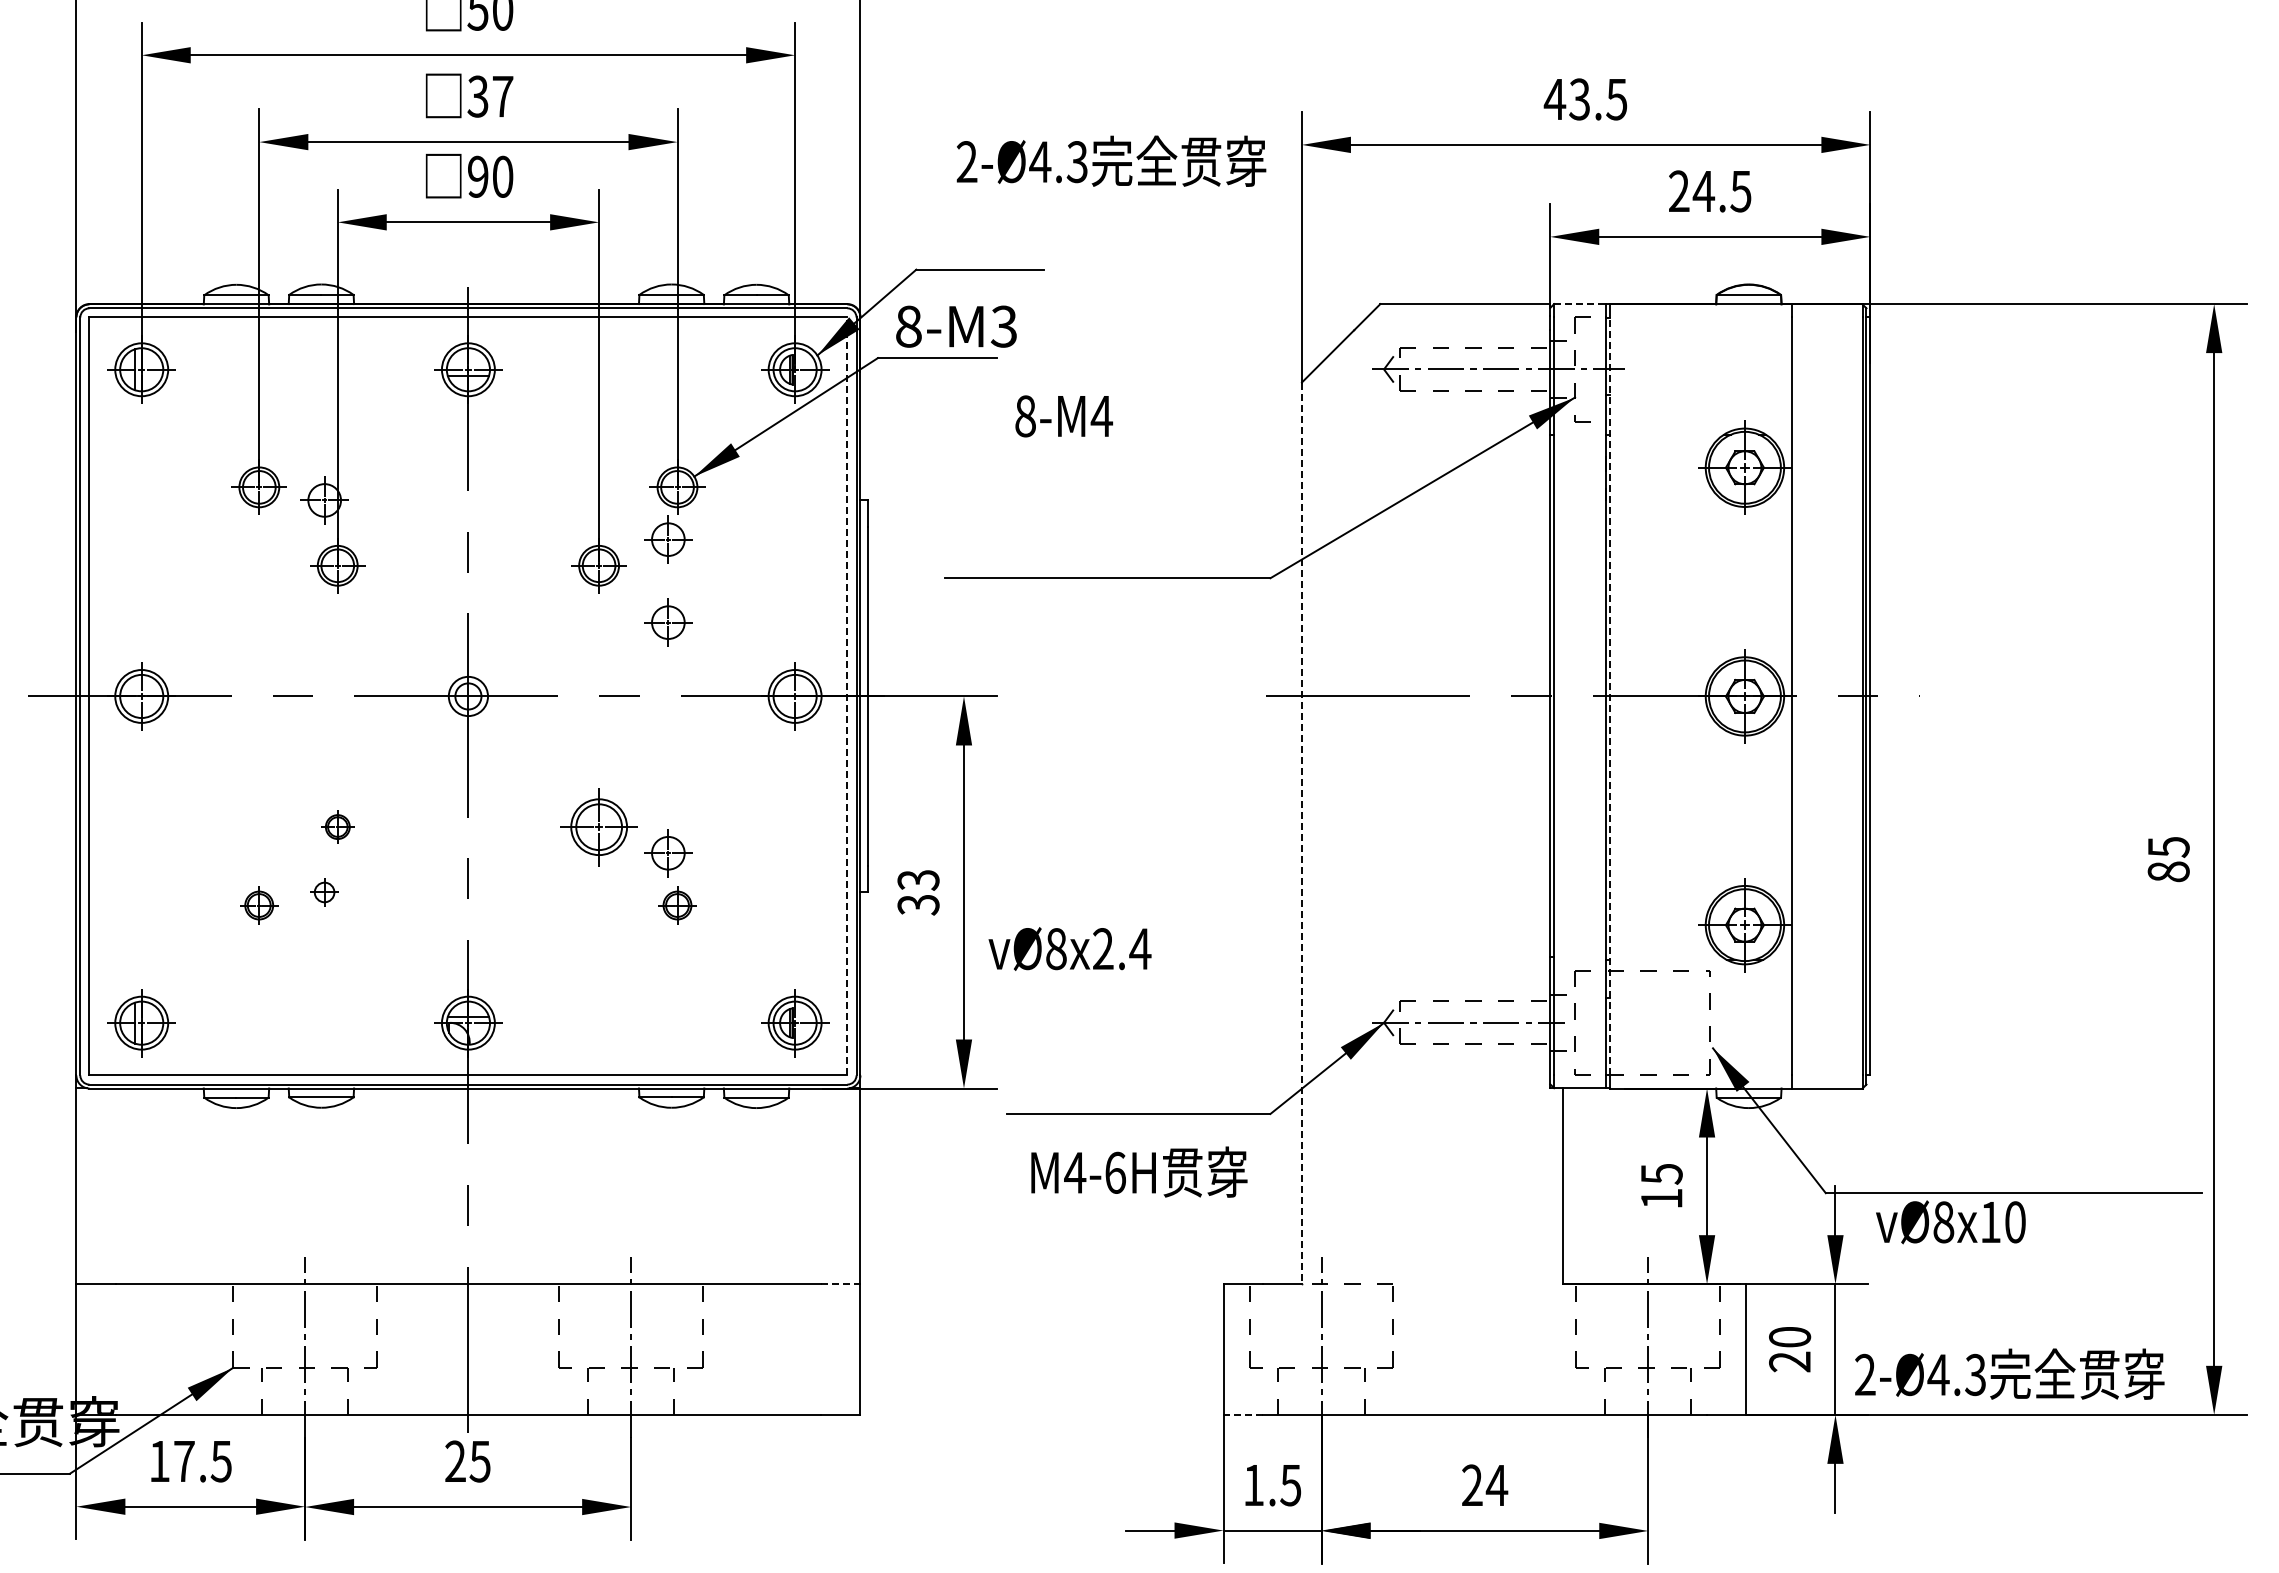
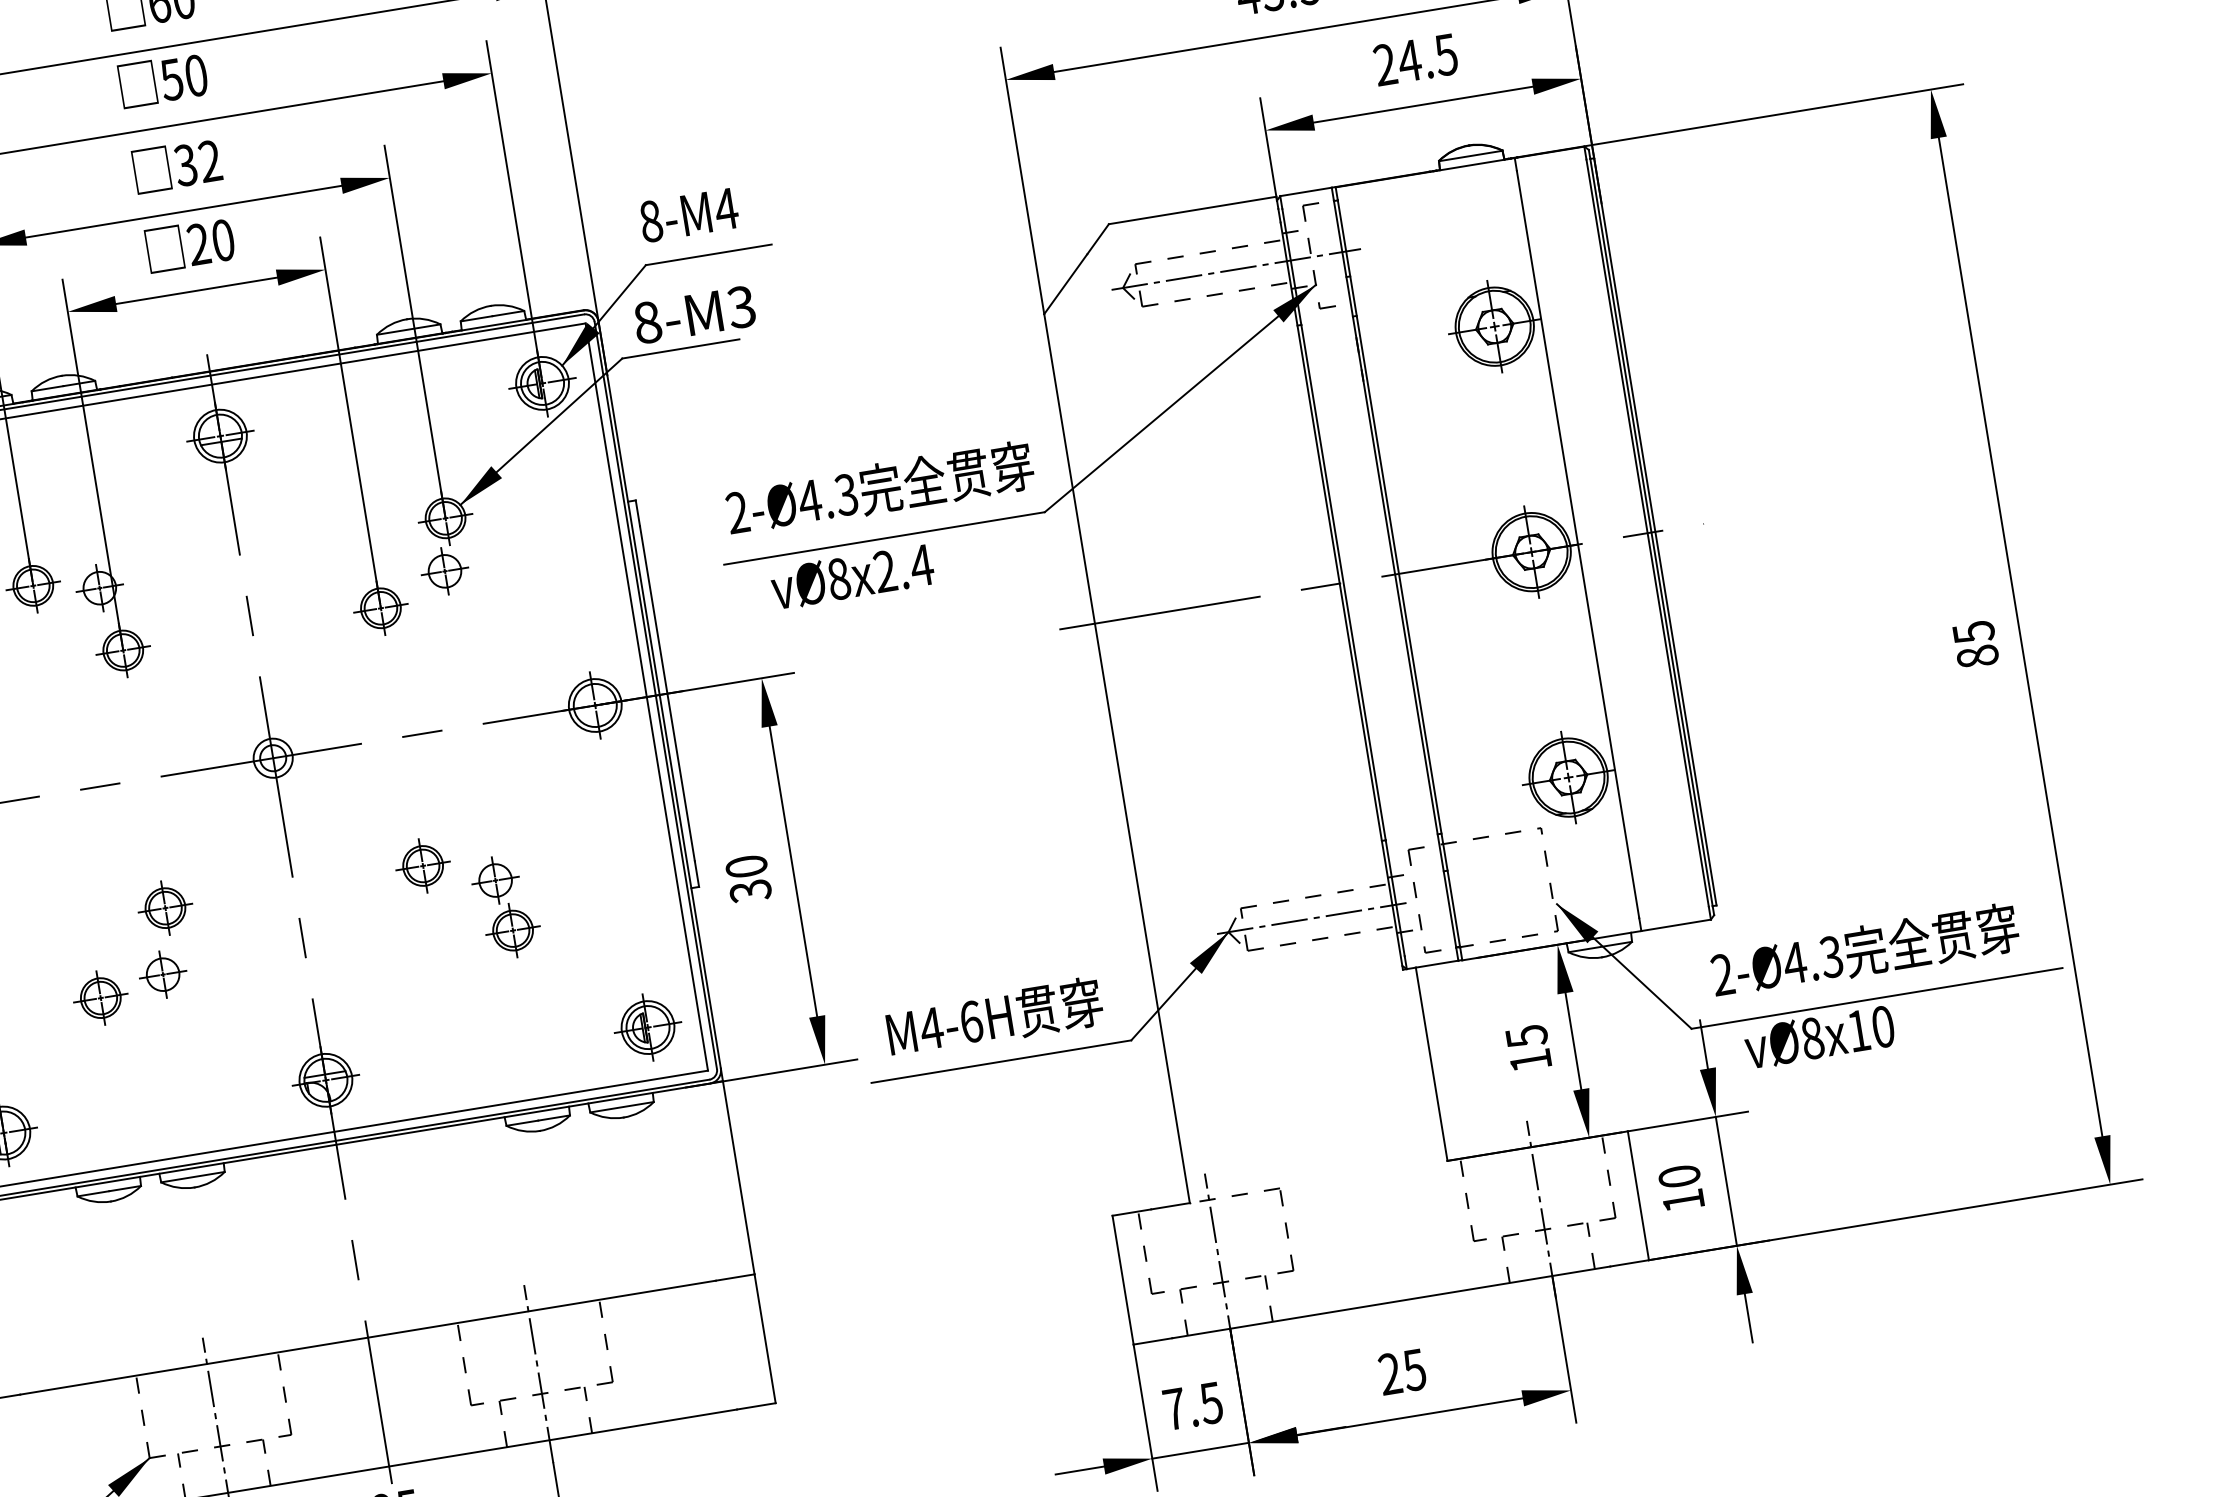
text: (502, 95) -> (209, 160), 37 -> 32
text: (1111, 160) -> (879, 487), moved
text: (478, 176) -> (199, 243), 90 -> 20
line: (1580, 304) -> (1306, 192), dashed -> solid
text: (1063, 416) -> (688, 215), moved
part: (668, 622) -> (458, 653), removed
line: (847, 696) -> (646, 697), dashed -> solid
line: (1610, 696) -> (1399, 573), dashed -> solid
part: (337, 826) -> (165, 907), size x1.67
part: (598, 826) -> (422, 865), size x0.71
line: (1301, 833) -> (1116, 758), dashed -> solid
text: (918, 880) -> (746, 867), 33 -> 30
part: (324, 892) -> (162, 974), size x1.67
part: (258, 905) -> (99, 998), size x1.43
part: (677, 905) -> (513, 930), size x1.43
text: (1069, 948) -> (851, 576), moved
text: (1139, 1171) -> (994, 1016), moved
line: (840, 1284) -> (734, 1277), dashed -> solid
text: (1789, 1361) -> (1682, 1200), 20 -> 10
text: (2009, 1373) -> (1864, 950), moved
line: (1243, 1414) -> (1153, 1340), dashed -> solid
text: (1253, 1485) -> (1174, 1409), 1.5 -> 7.5
text: (1496, 1485) -> (1414, 1370), 24 -> 25

